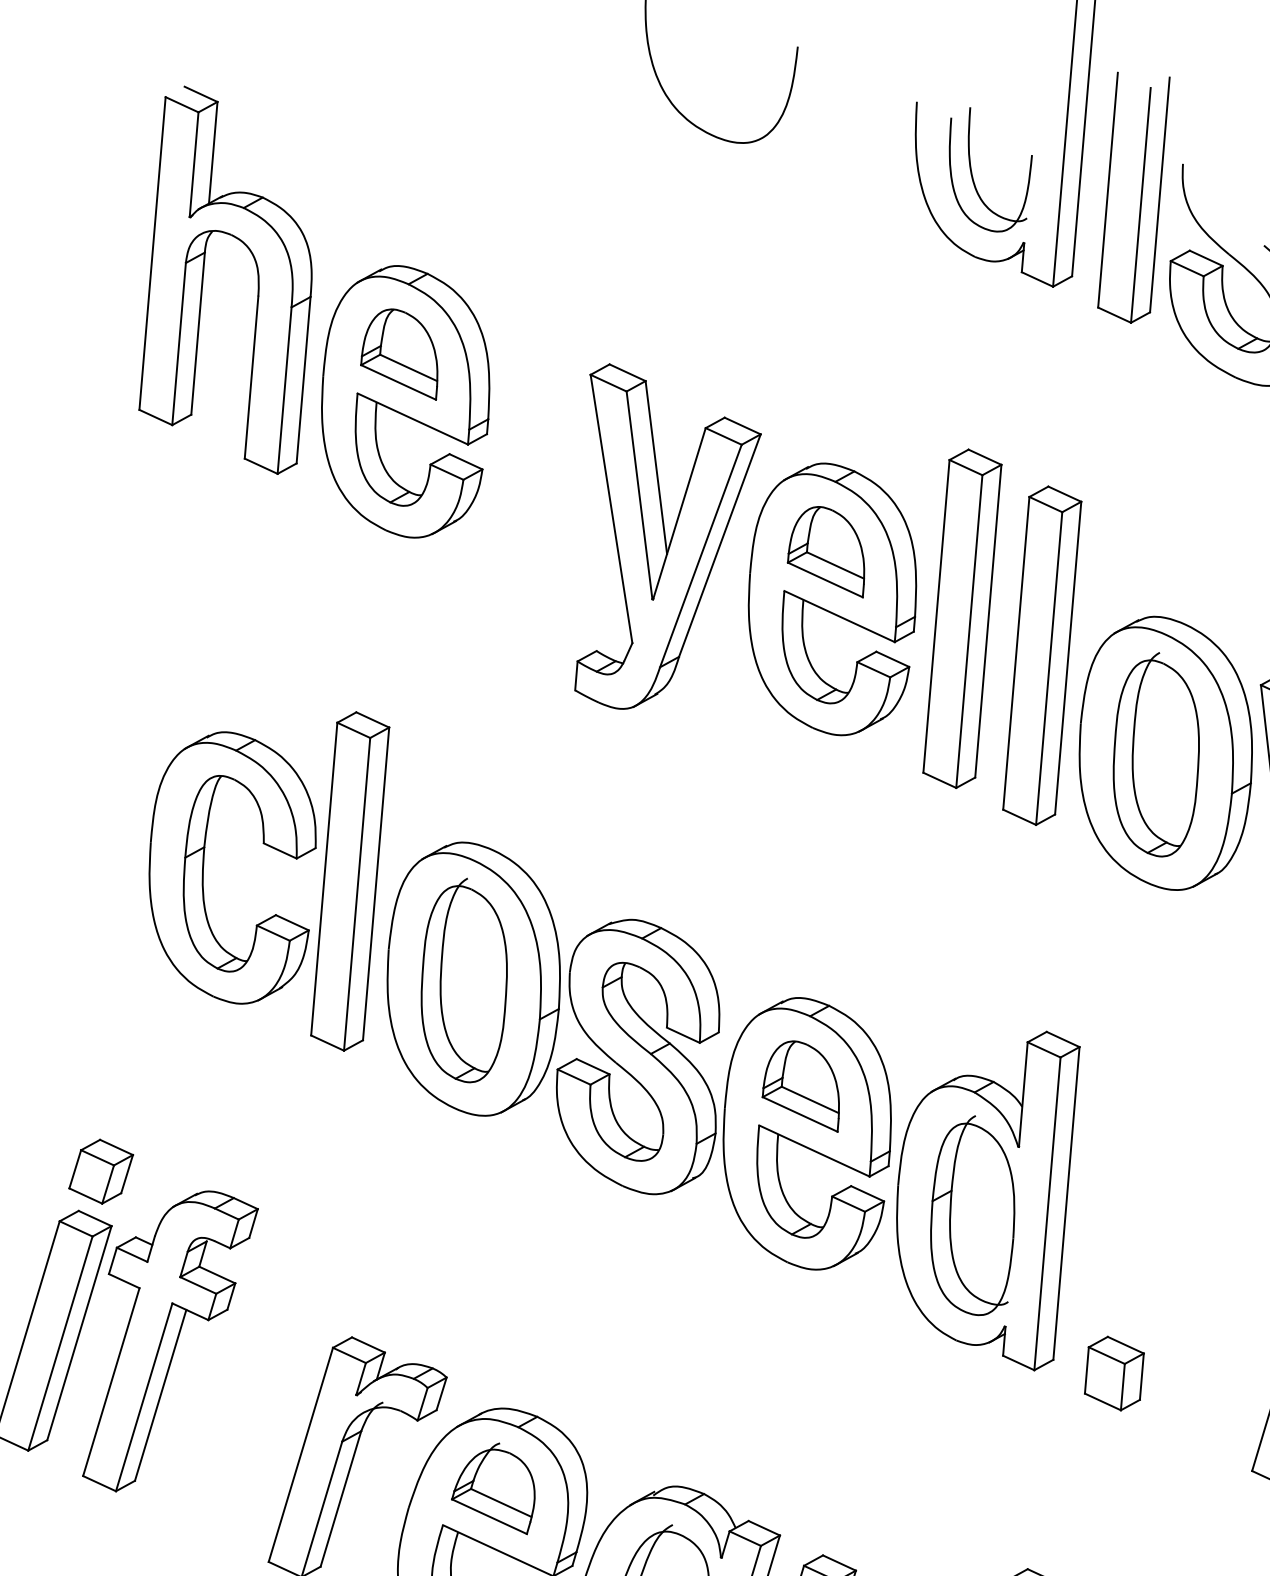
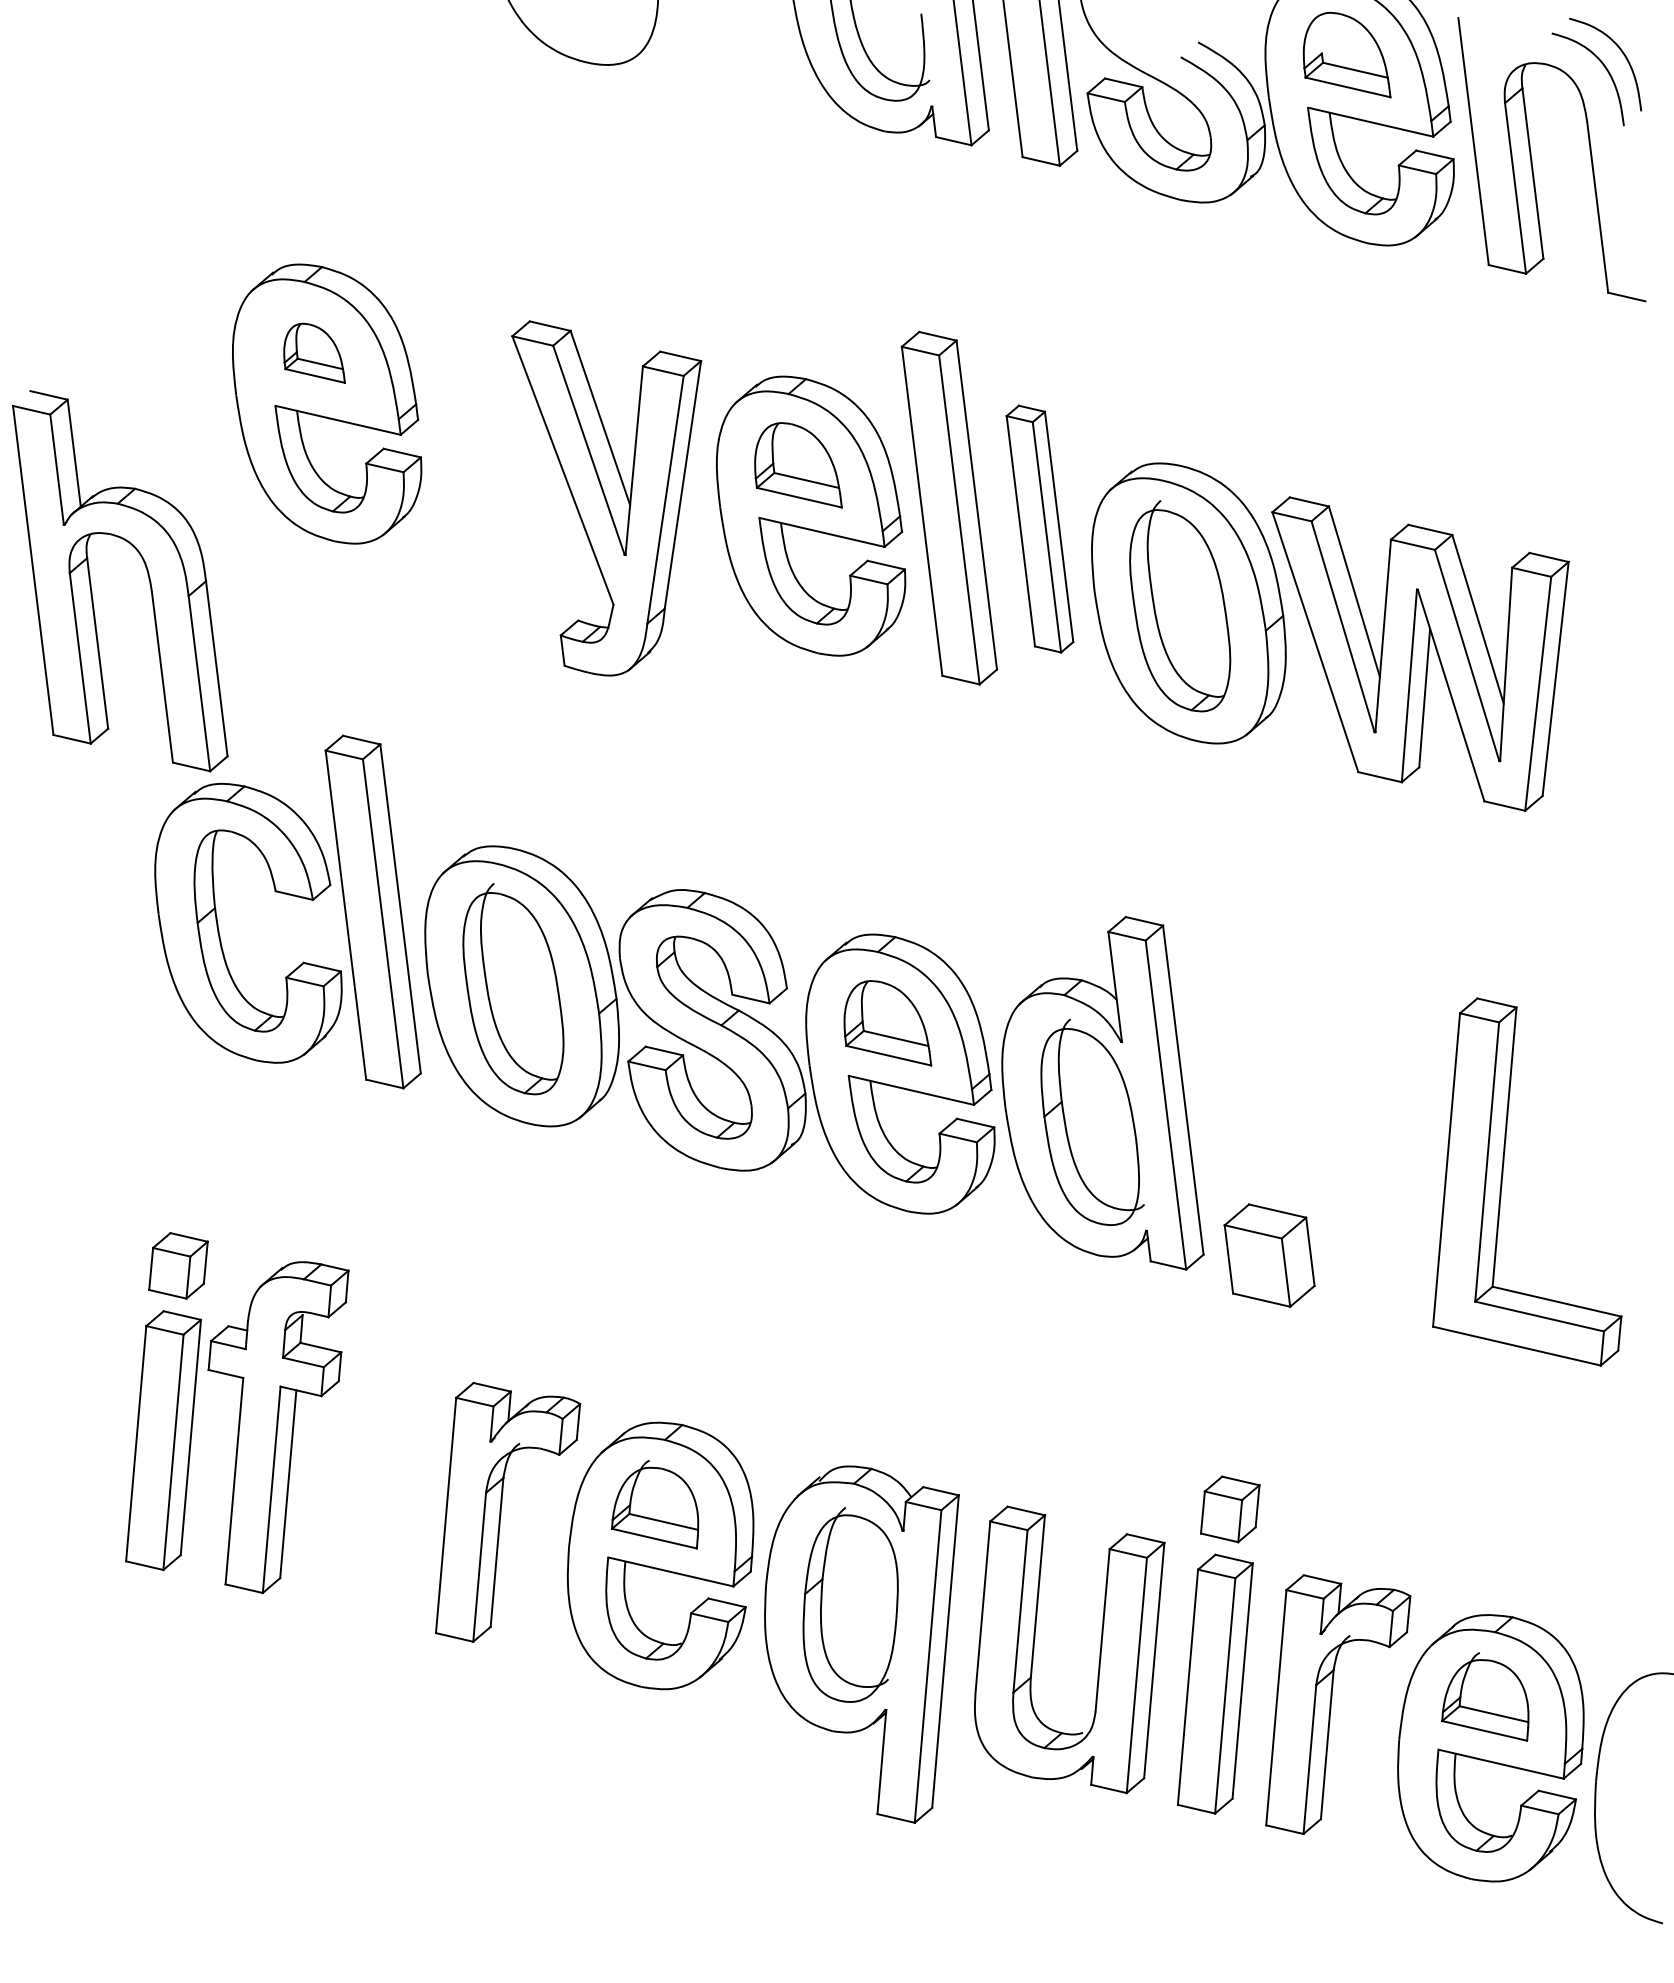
part: (257, 280) -> (147, 575), moved
part: (403, 352) -> (314, 353), size x0.7
part: (1041, 655) -> (1039, 528), size x0.7
part: (1114, 1373) -> (1269, 1255), size x1.4

